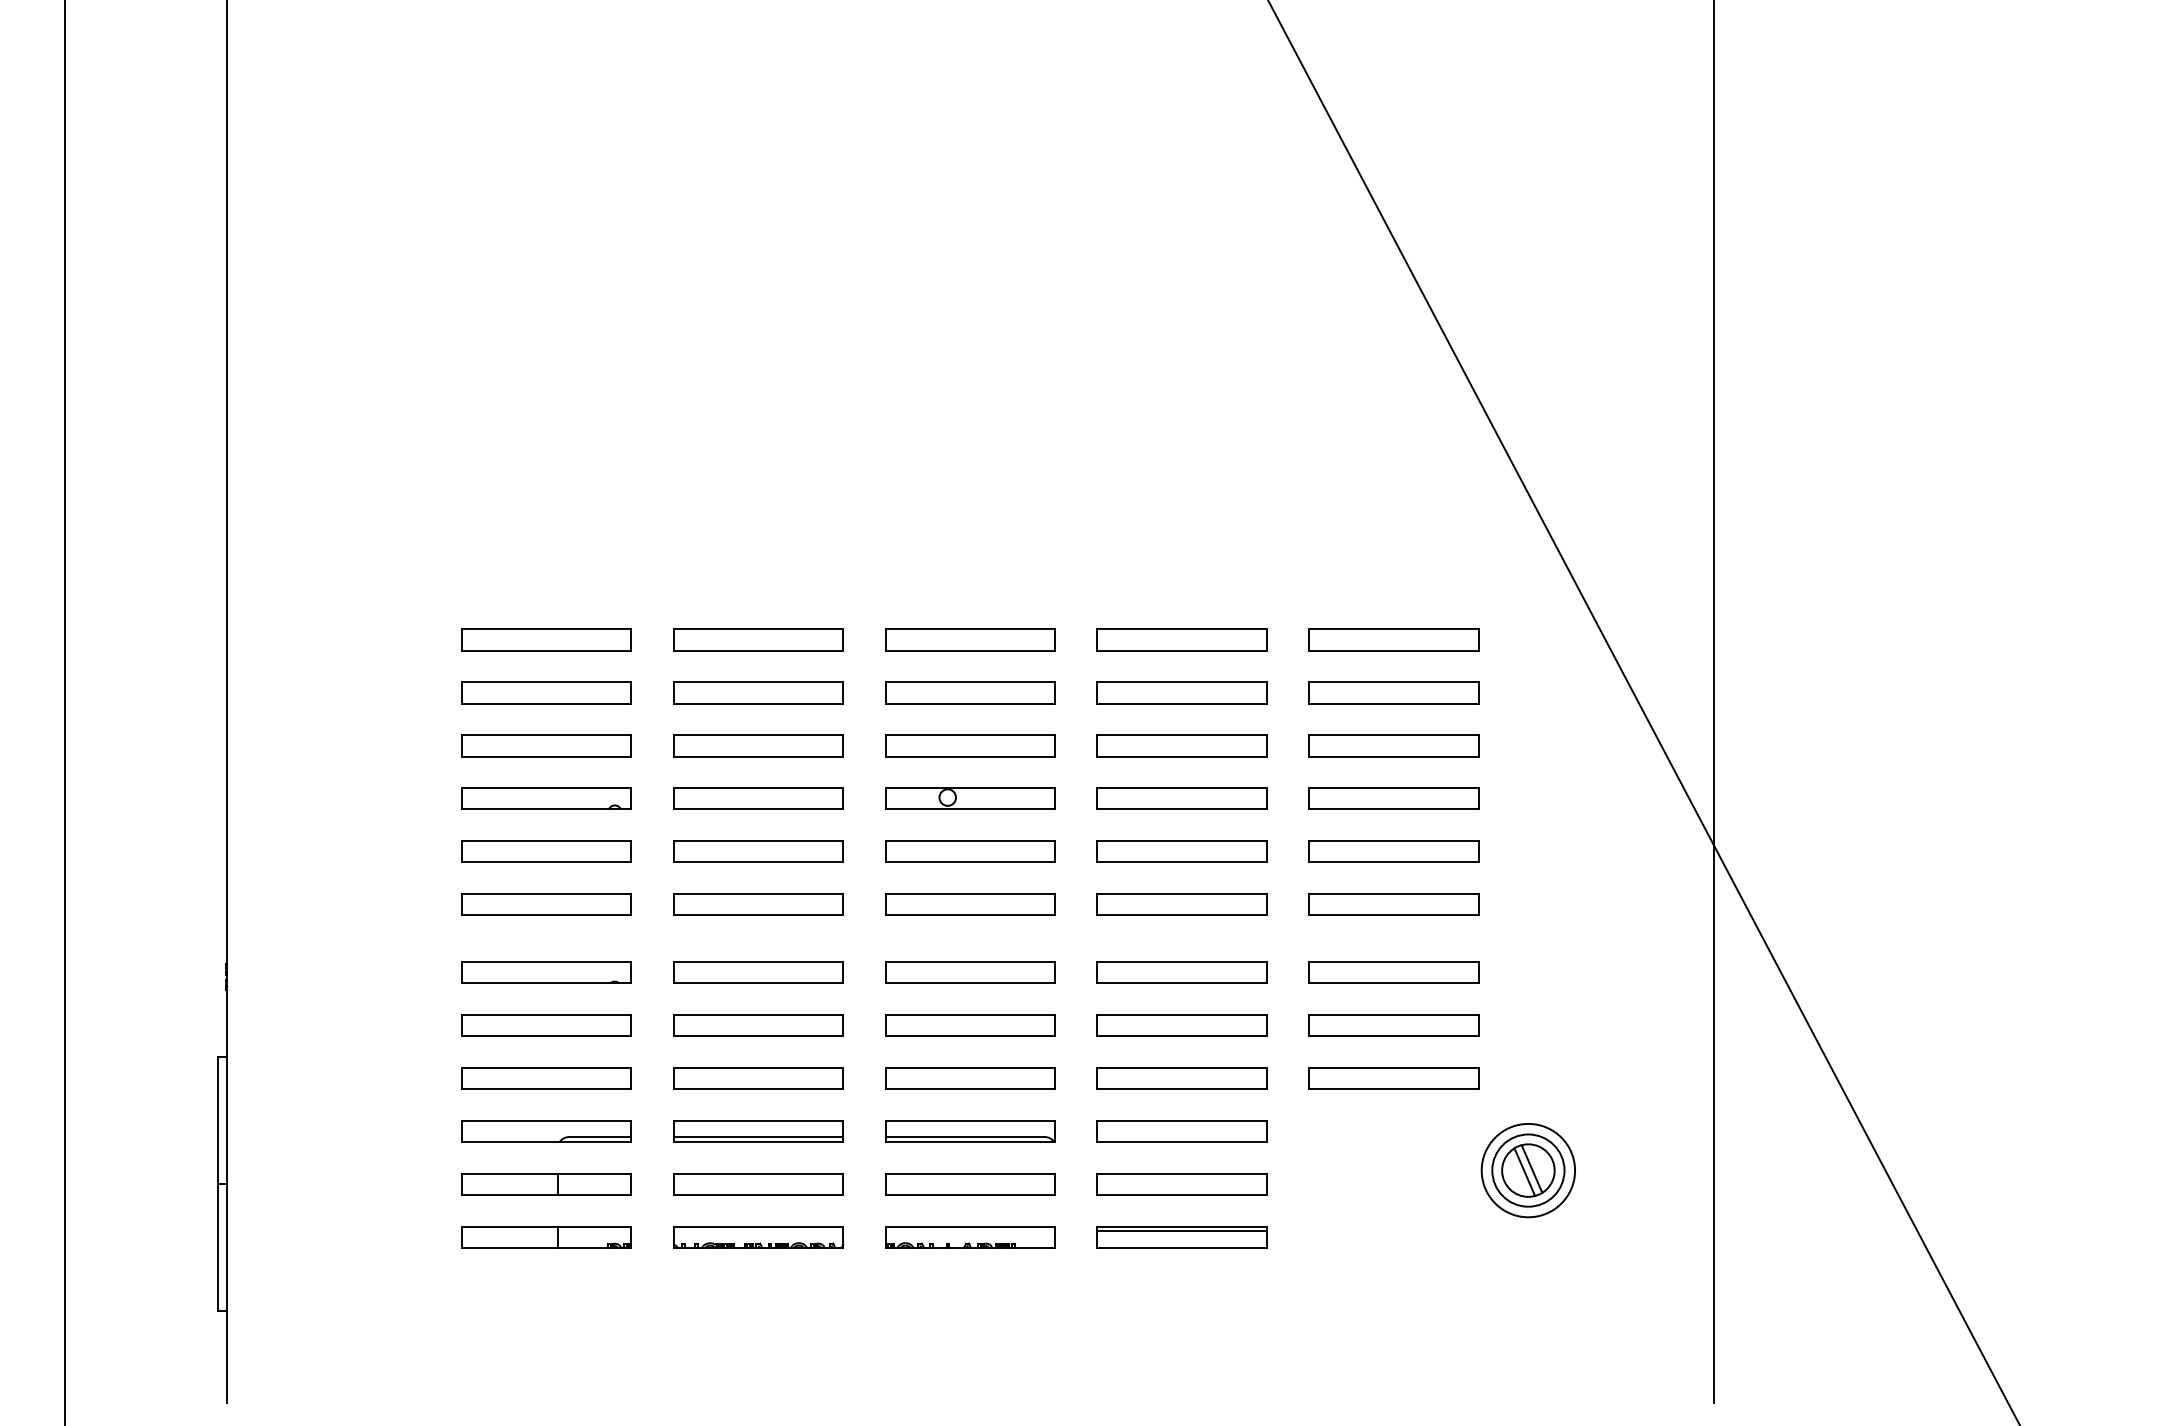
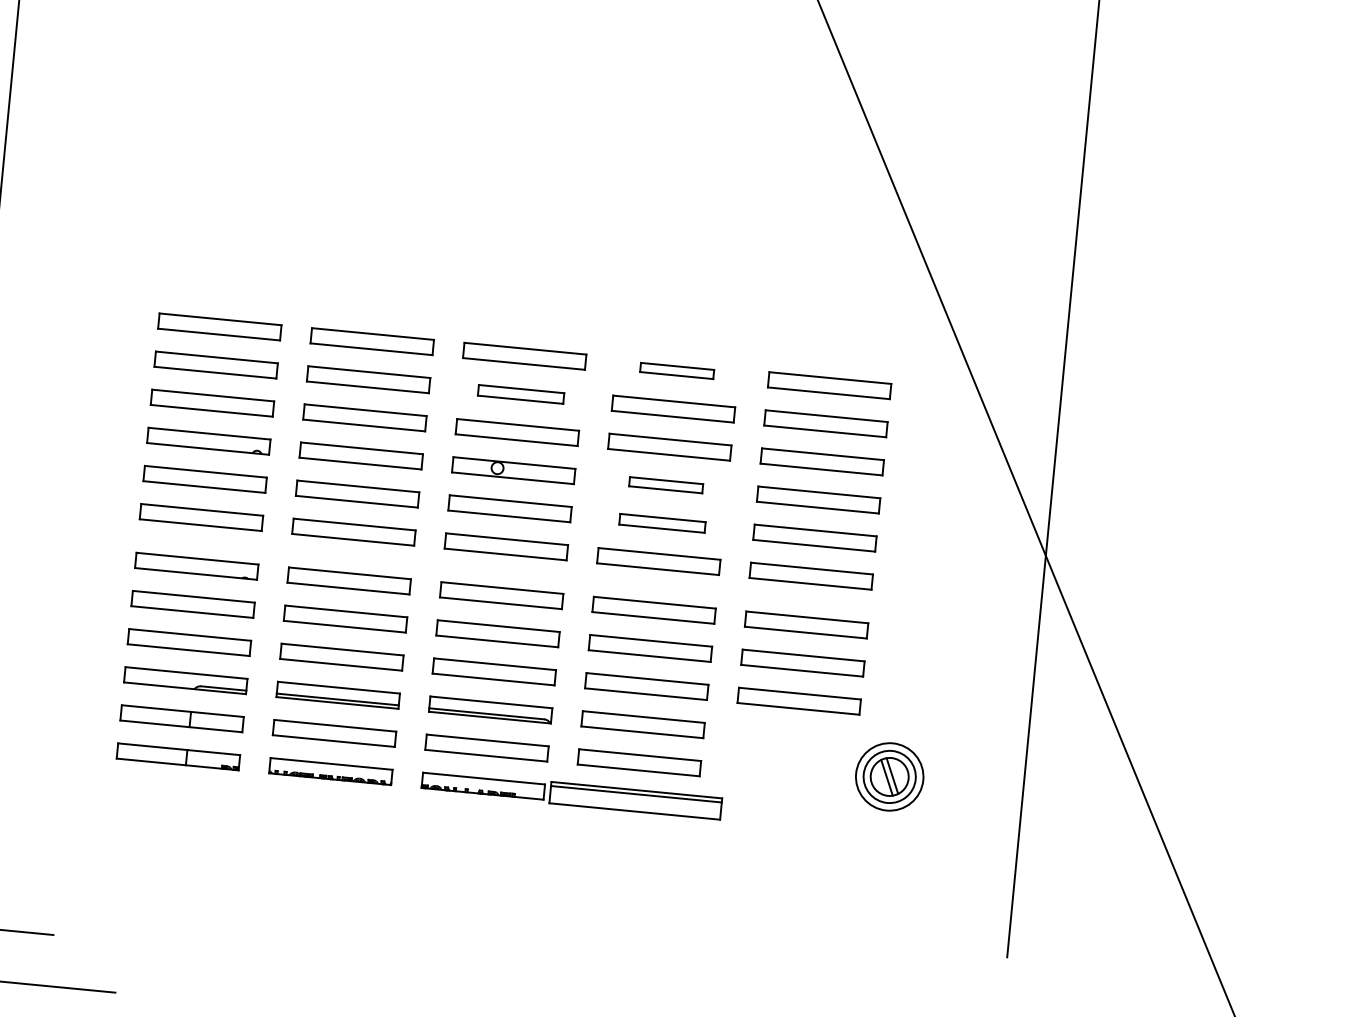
part: (1181, 639) -> (676, 370), size x0.6
part: (970, 692) -> (521, 394), size x0.7
part: (1181, 798) -> (665, 485), size x0.6
part: (1181, 851) -> (662, 523), size x0.7
part: (1181, 1237) -> (635, 801), size x1.4

